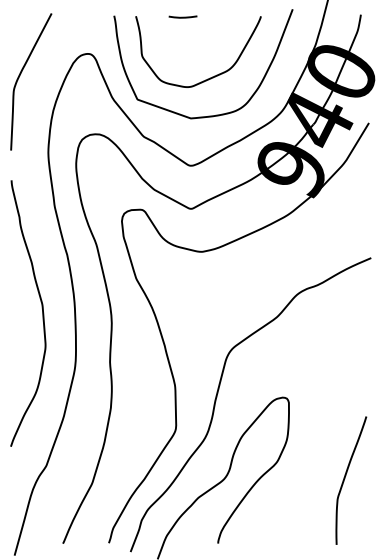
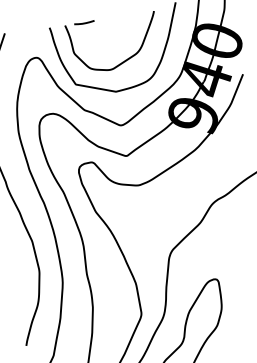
line: (182, 16) -> (83, 22), moved

